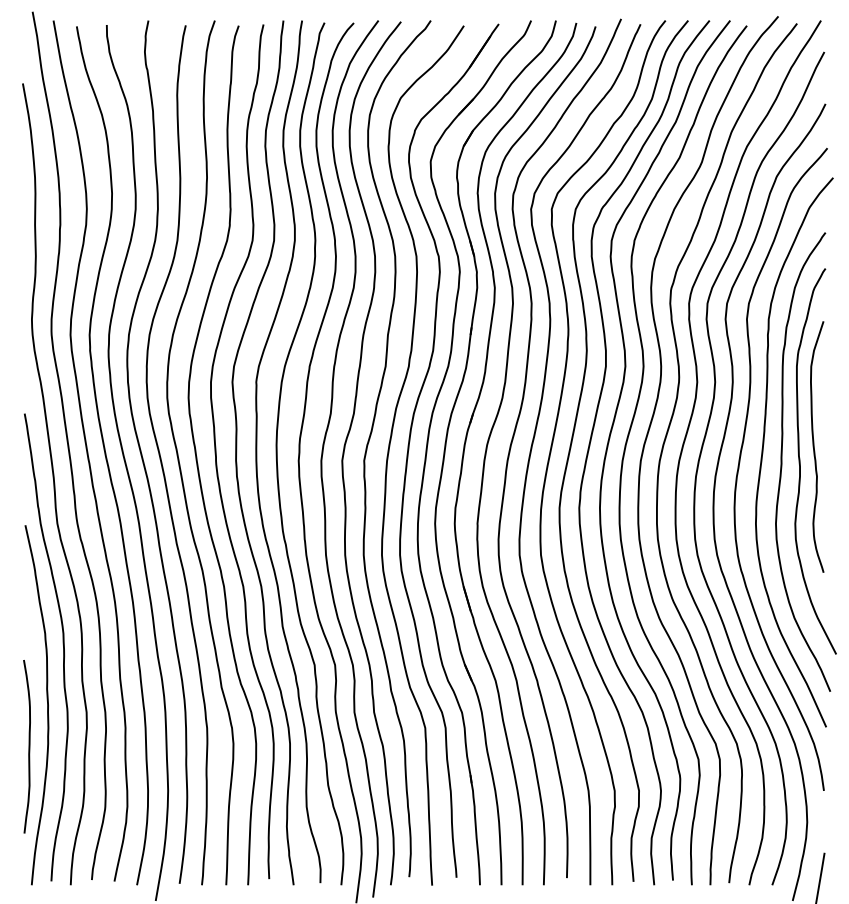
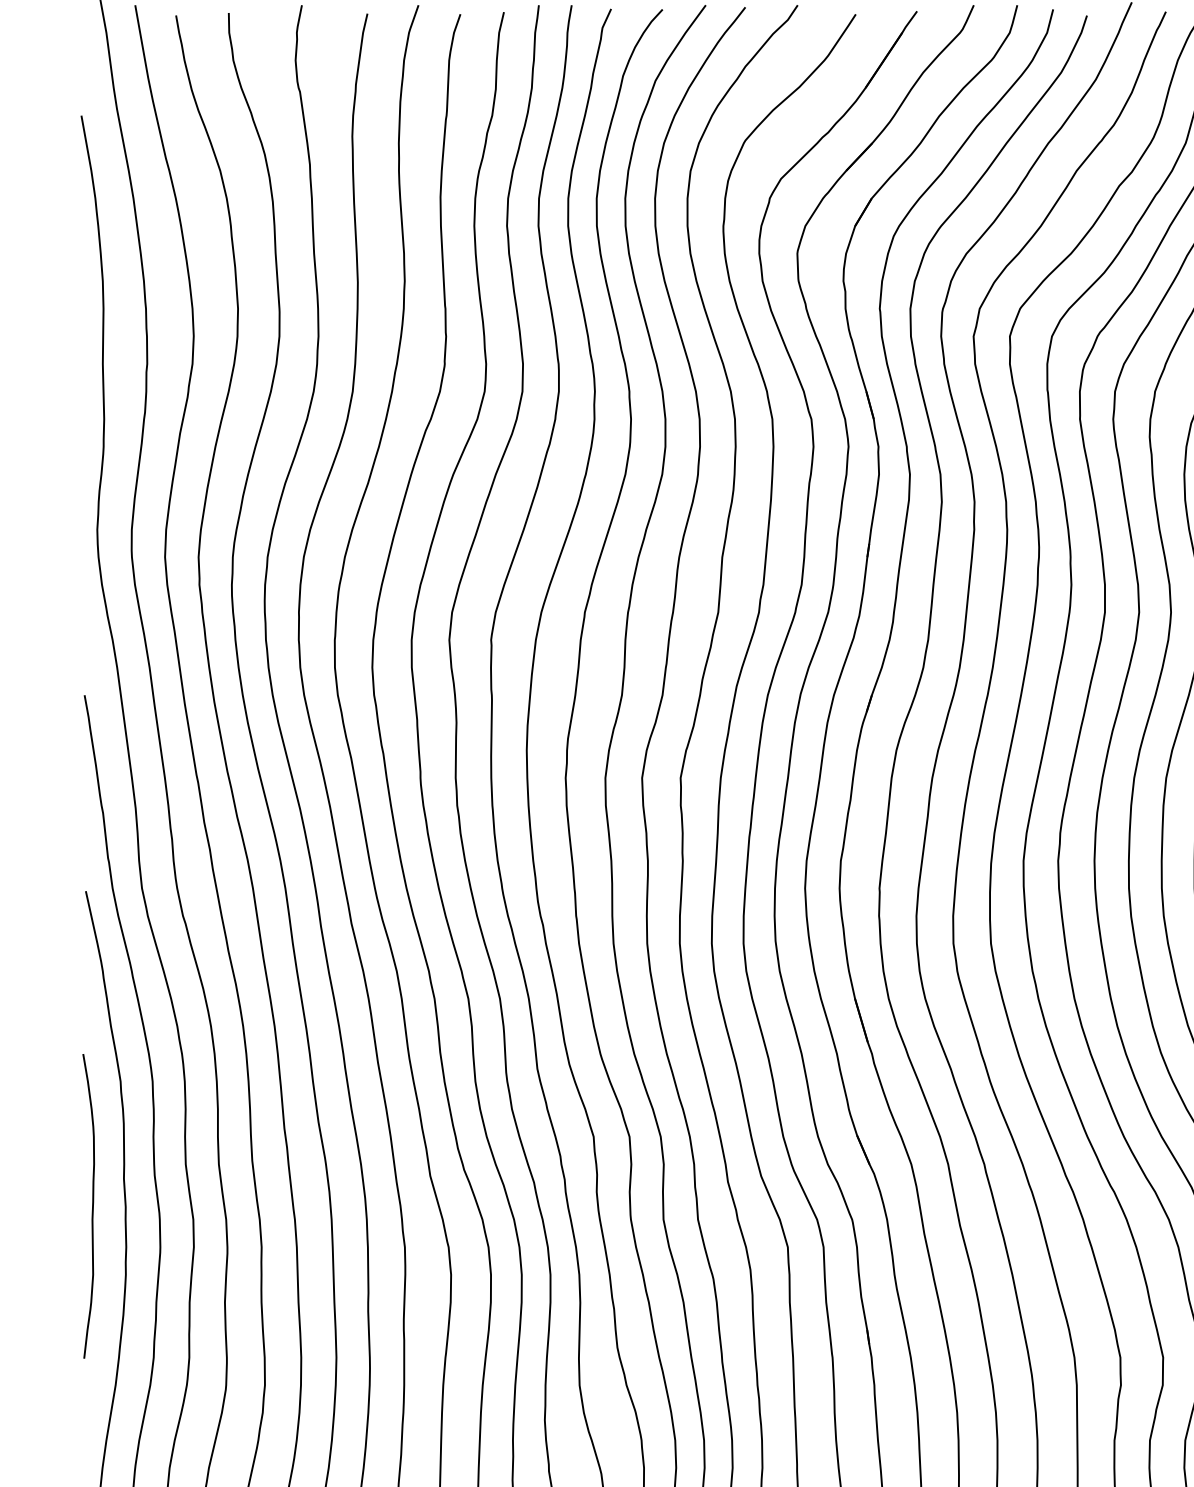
curve: (28, 746) -> (91, 1205), moved

